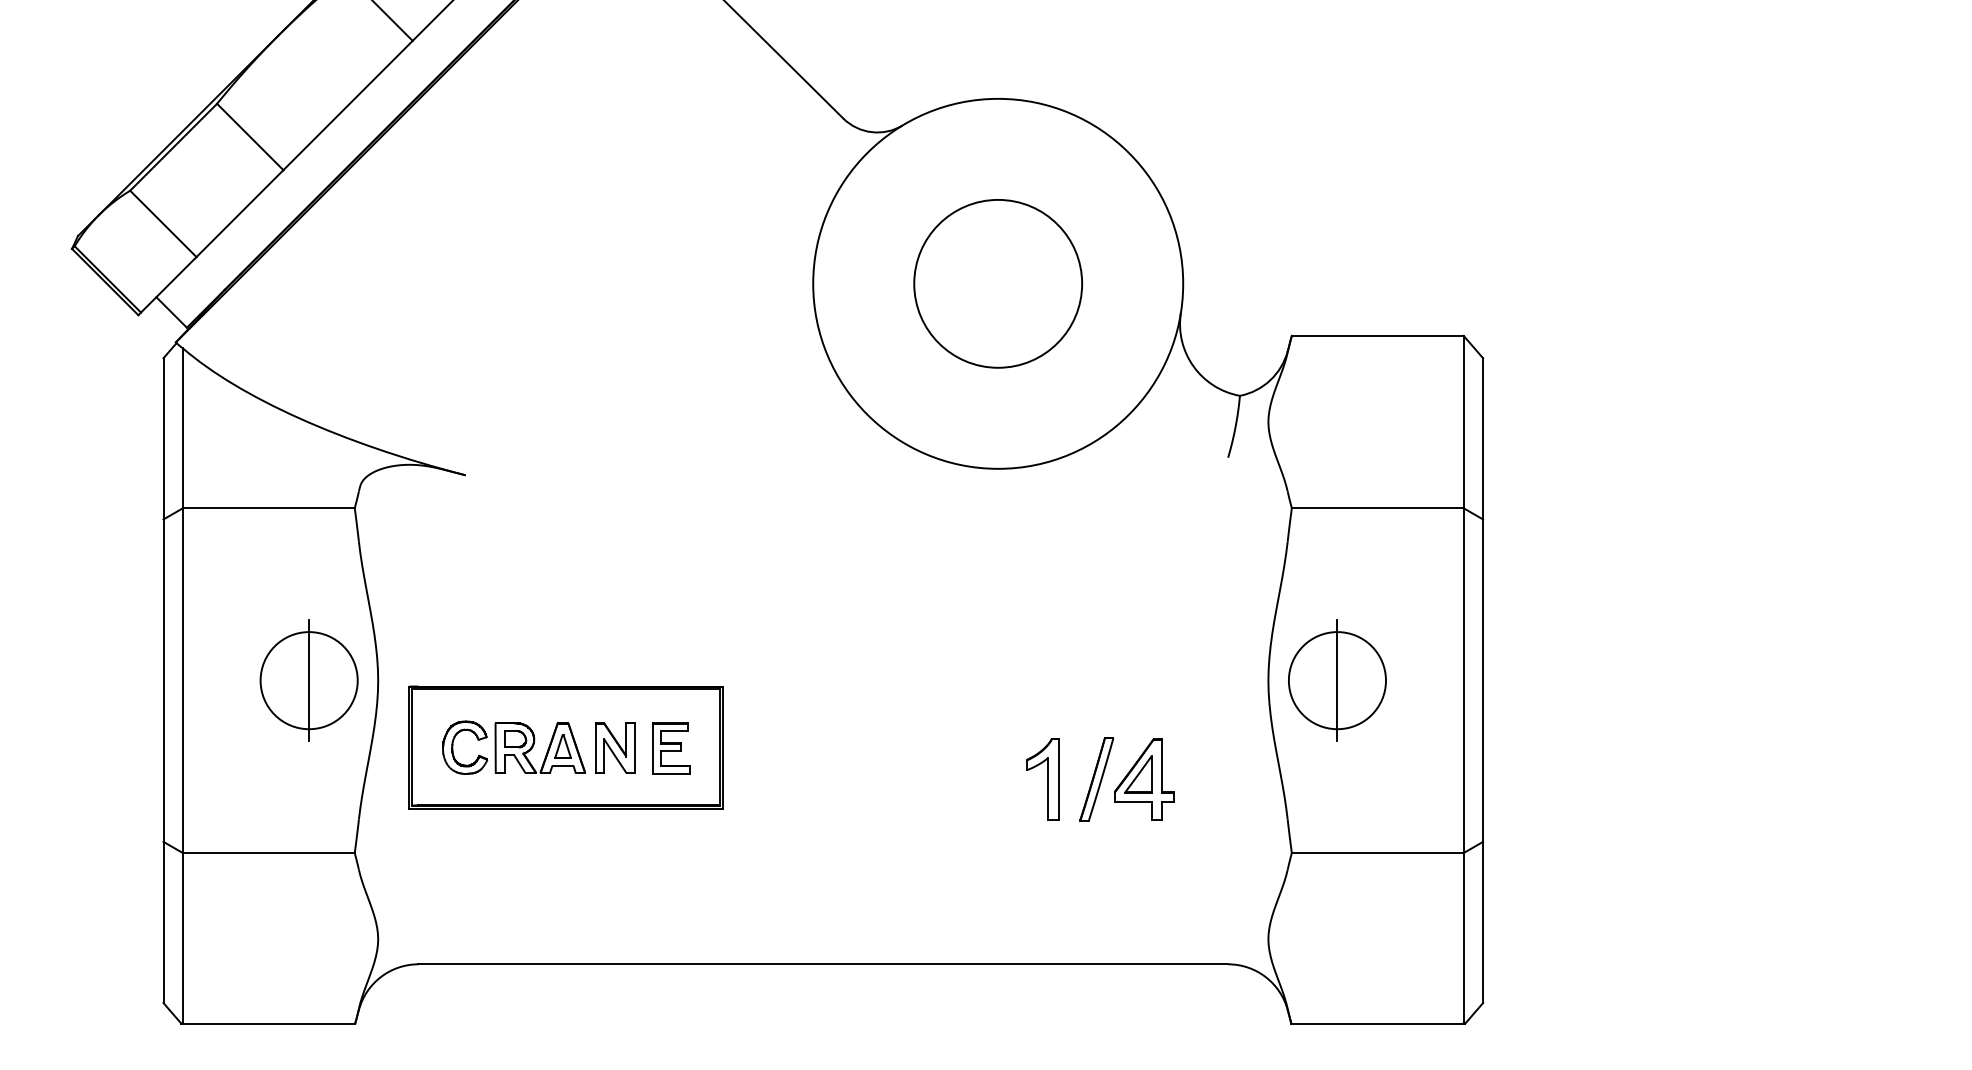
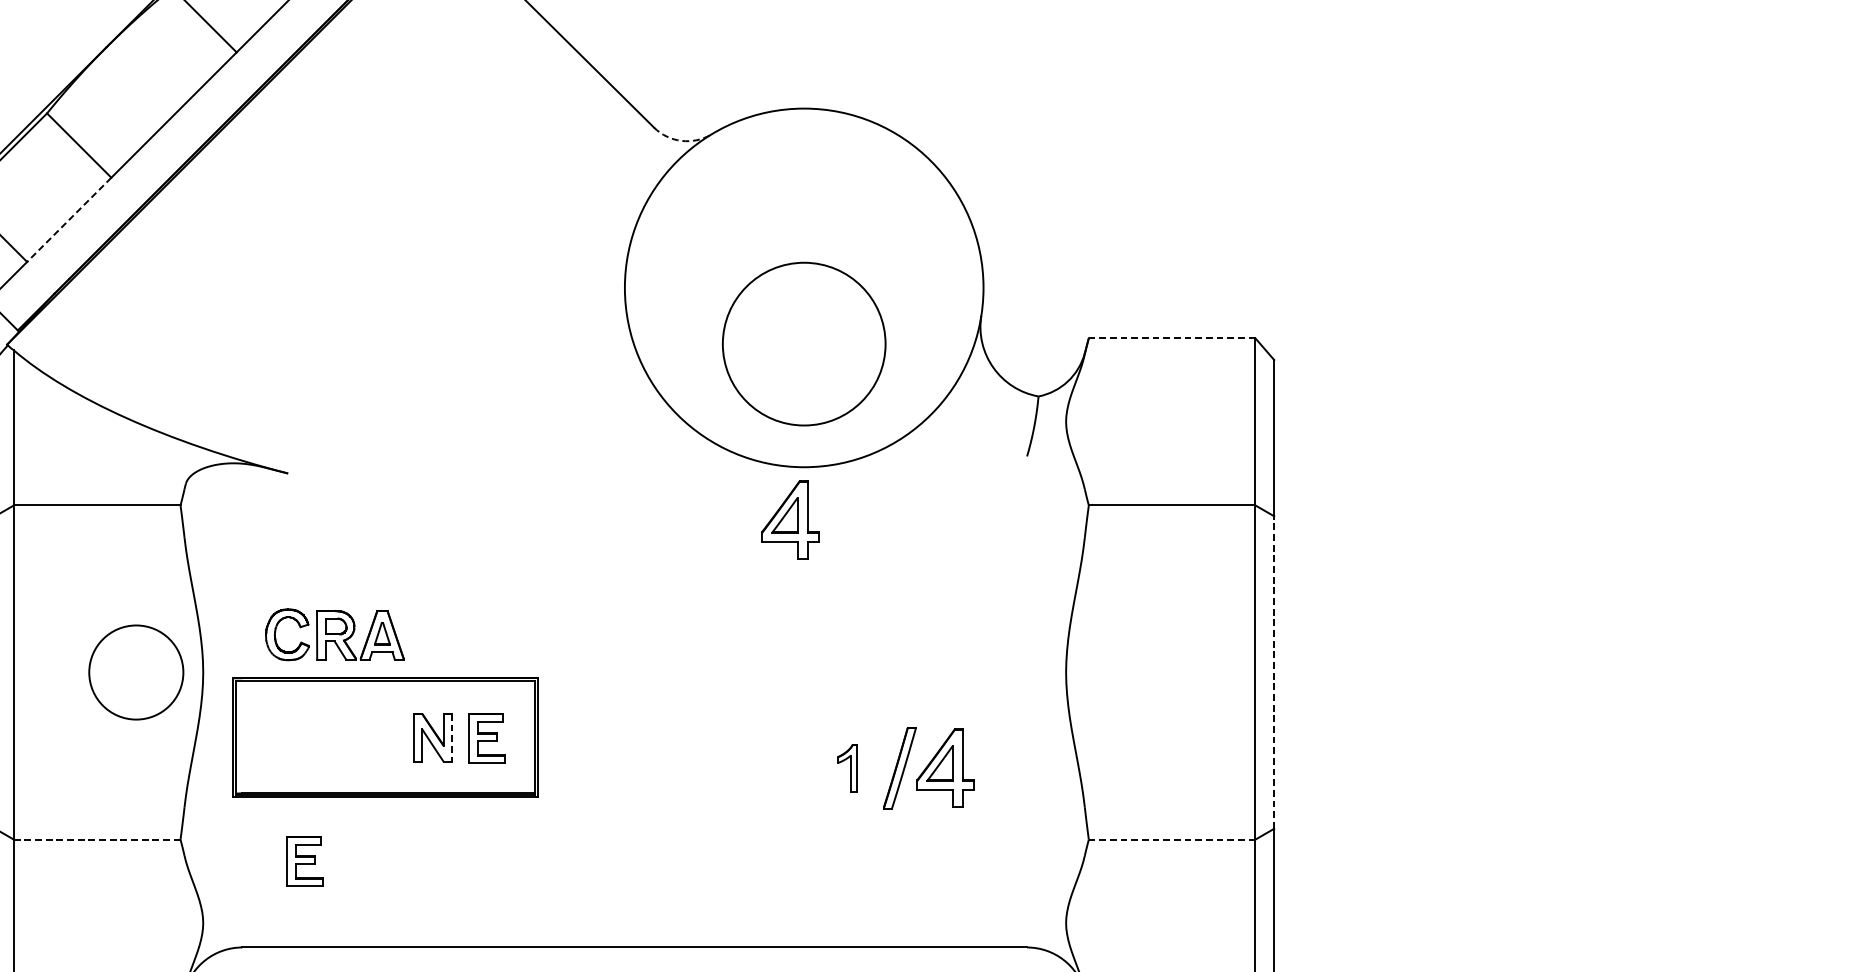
arc: (871, 132) -> (681, 141), solid -> dashed
line: (239, 213) -> (68, 219), solid -> dashed
circle: (998, 283) -> (804, 343), moved
line: (1377, 335) -> (1171, 337), solid -> dashed
part: (984, 523) -> (790, 520), added
line: (309, 680) -> (136, 672), removed
part: (1337, 680) -> (1133, 672), removed
line: (1483, 680) -> (1274, 672), solid -> dashed
part: (513, 747) -> (334, 634), moved
line: (634, 748) -> (451, 738), solid -> dashed
part: (1042, 779) -> (847, 768), size x0.6
line: (268, 853) -> (96, 840), solid -> dashed
line: (1377, 853) -> (1171, 840), solid -> dashed
part: (483, 875) -> (305, 861), added

